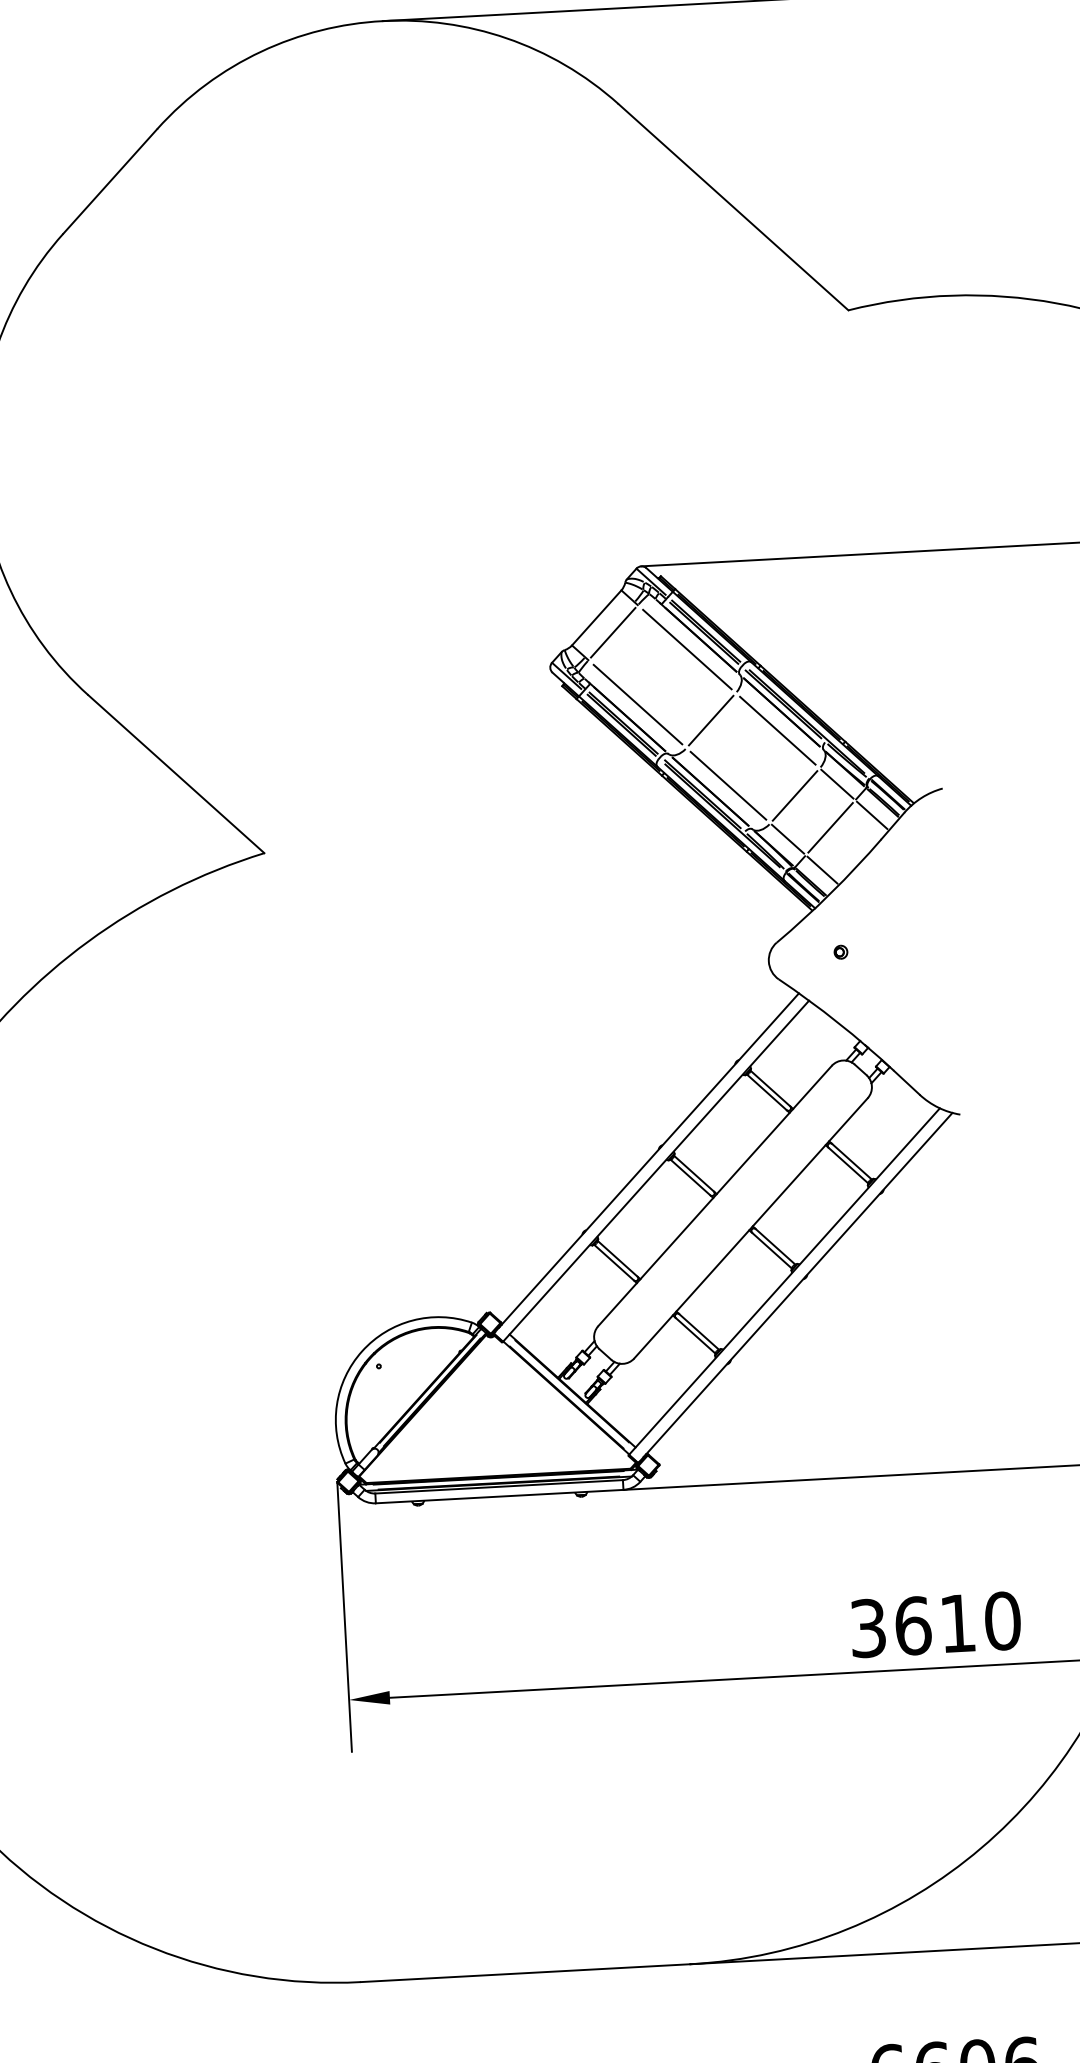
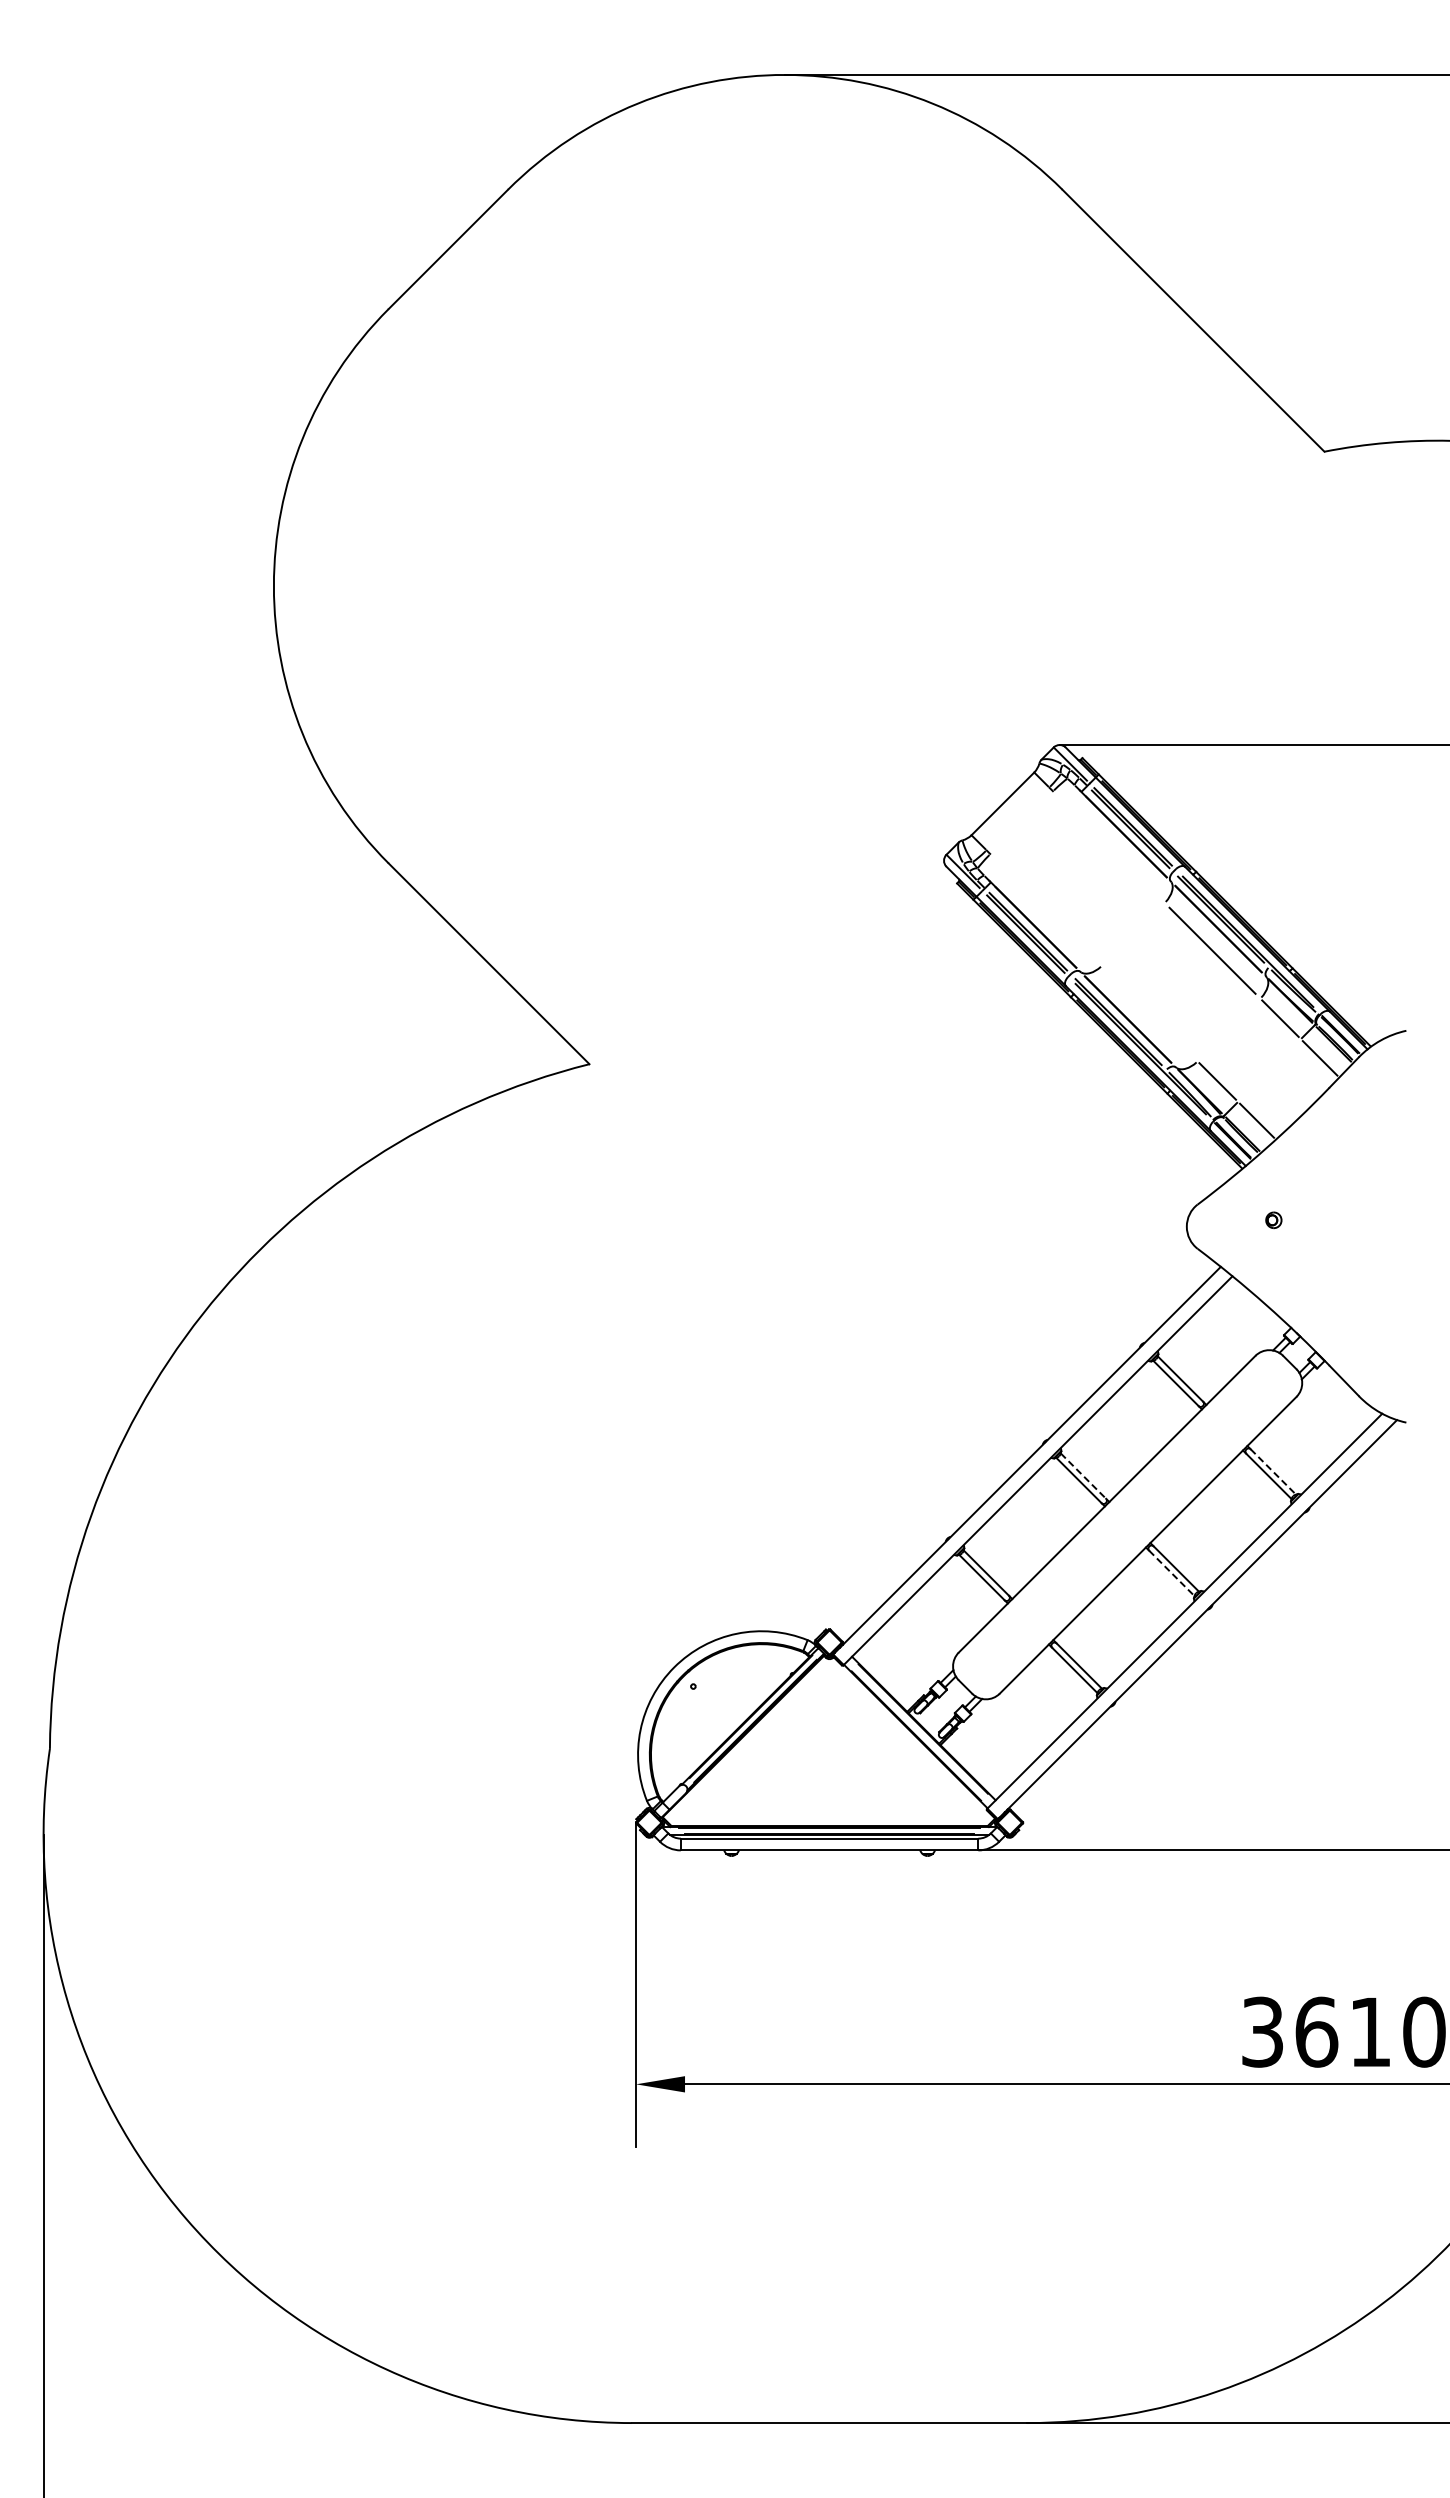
line: (613, 632) -> (1021, 822), removed
line: (687, 649) -> (1109, 847), removed
line: (637, 704) -> (1046, 910), removed
line: (711, 720) -> (1133, 934), removed
line: (728, 785) -> (1149, 1013), removed
line: (794, 795) -> (1228, 1029), removed
line: (830, 827) -> (1269, 1070), removed
line: (852, 1162) -> (1273, 1472), solid -> dashed
line: (694, 1174) -> (1083, 1476), solid -> dashed
line: (772, 1250) -> (1172, 1573), solid -> dashed

